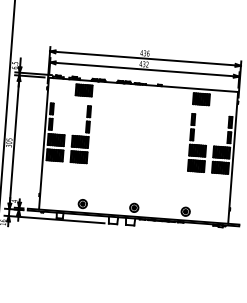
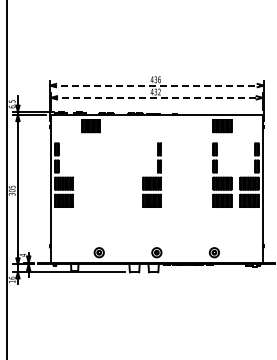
line: (145, 58) -> (156, 85), solid -> dashed
line: (144, 69) -> (156, 97), solid -> dashed
part: (80, 133) -> (151, 174), moved

